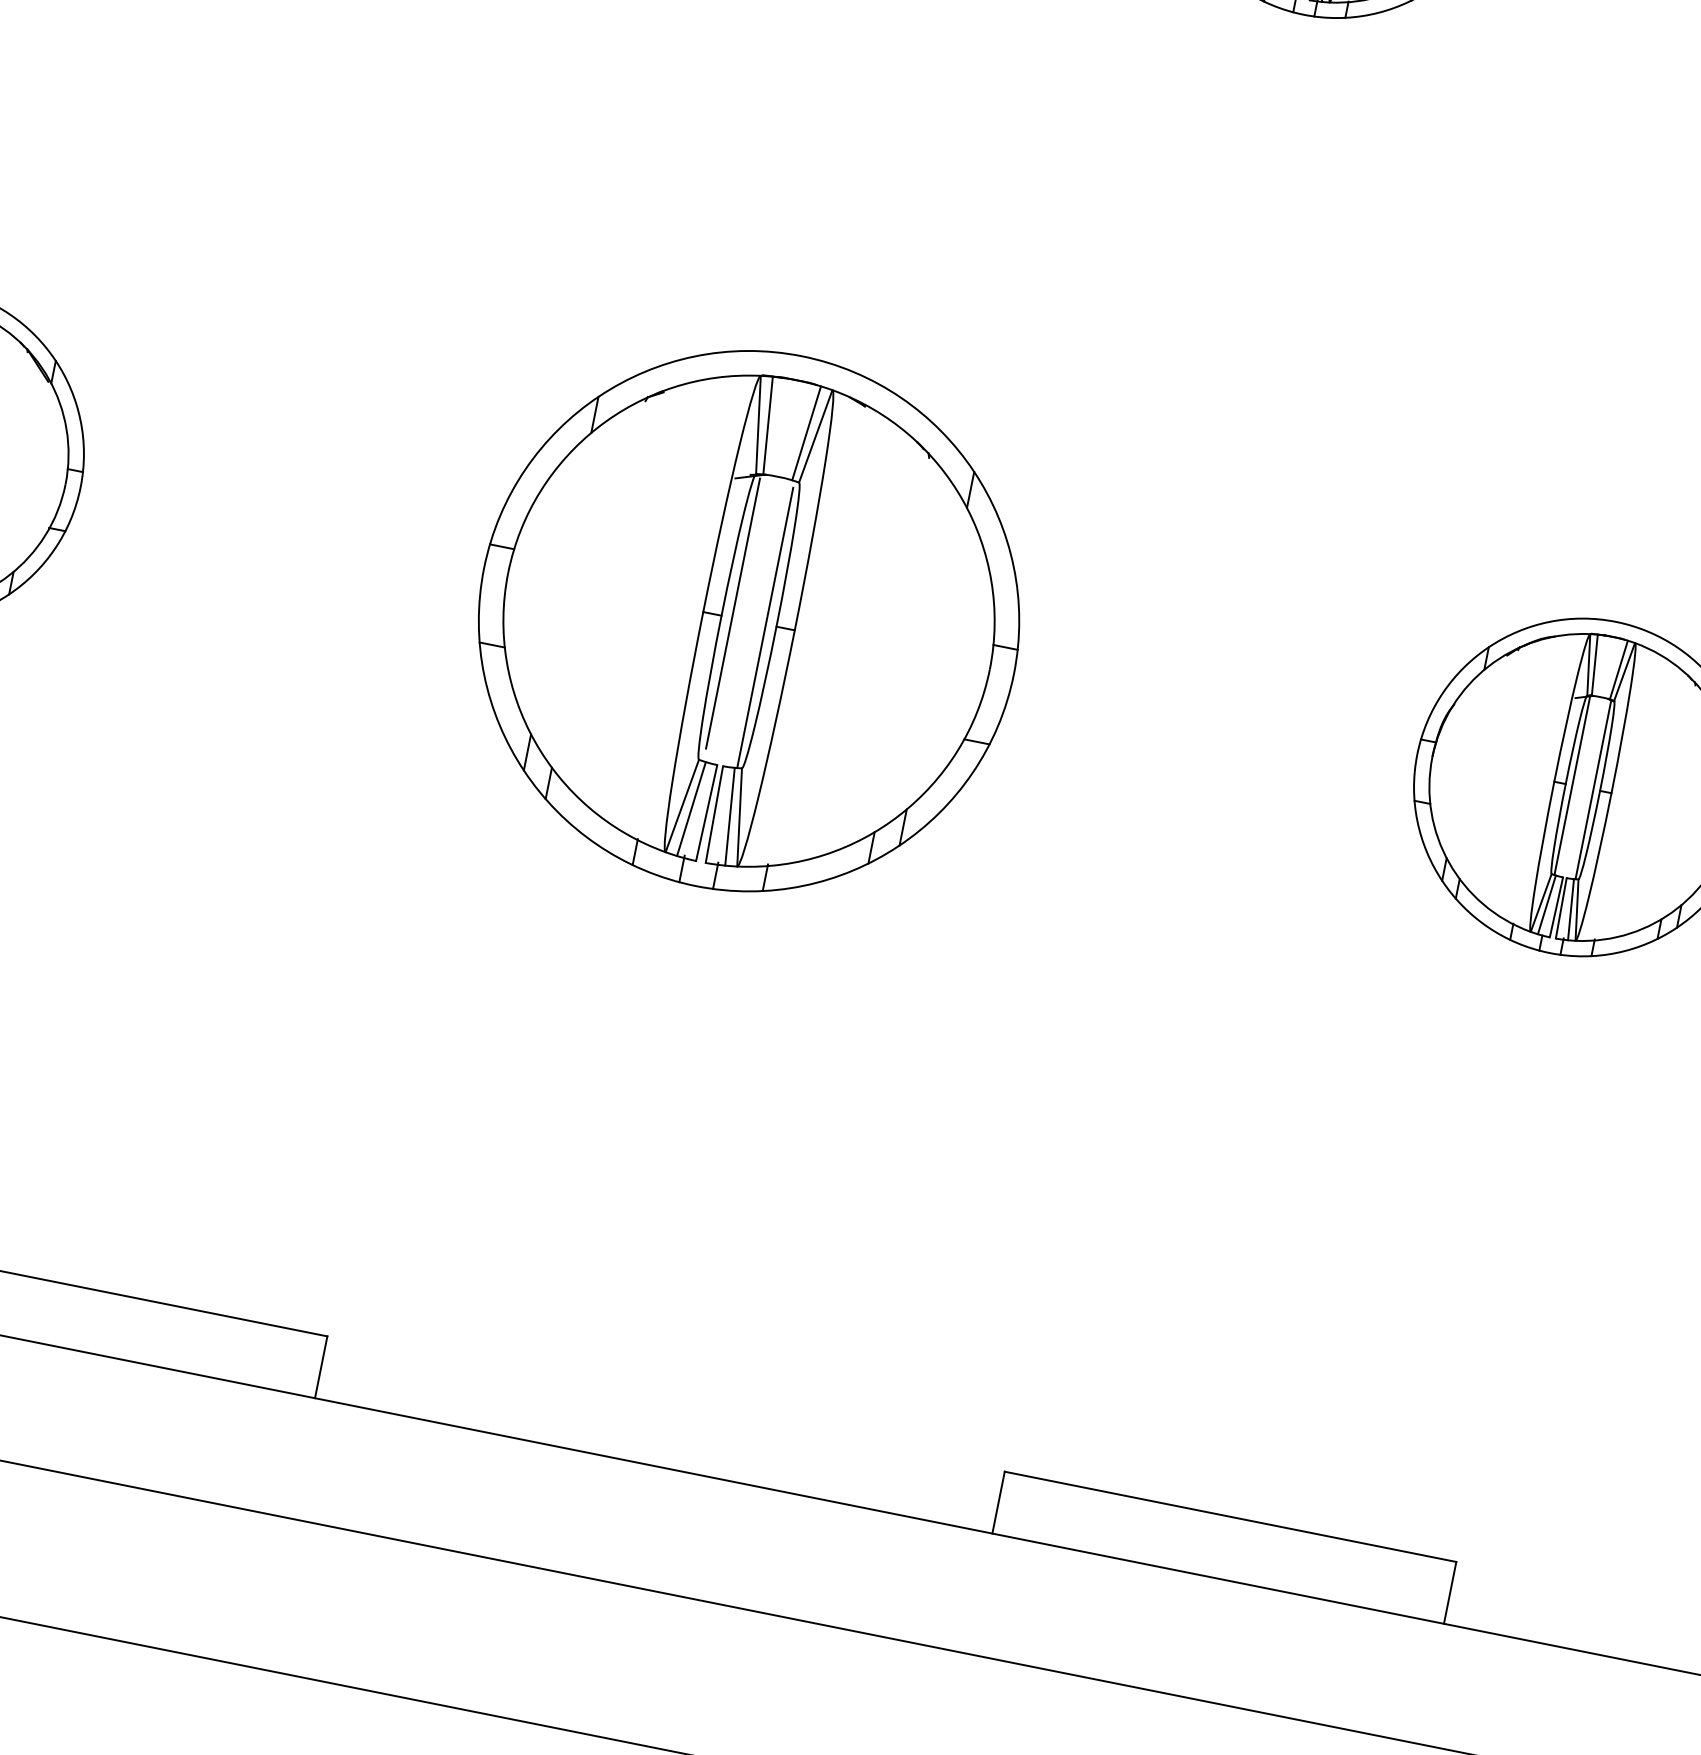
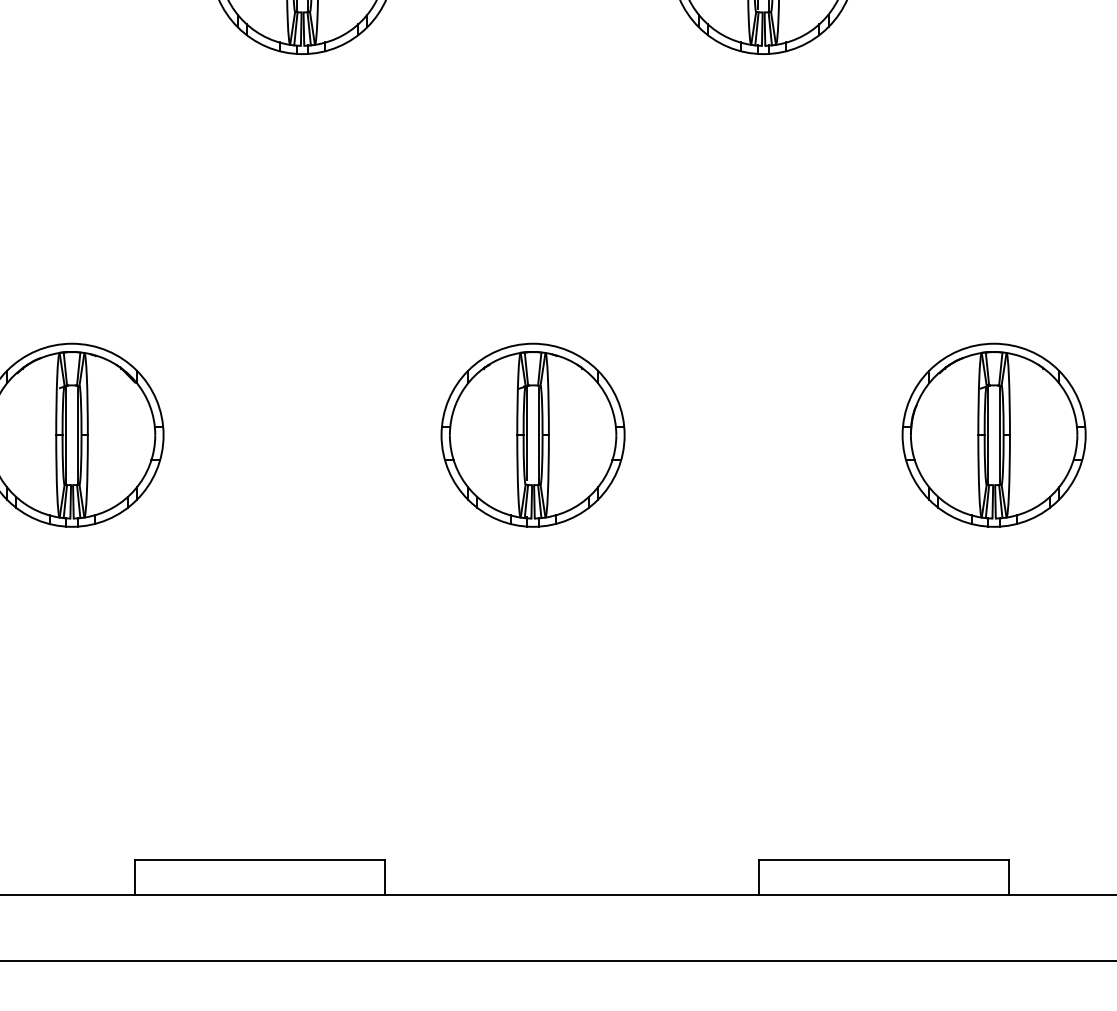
part: (748, 619) -> (532, 434), size x0.62

